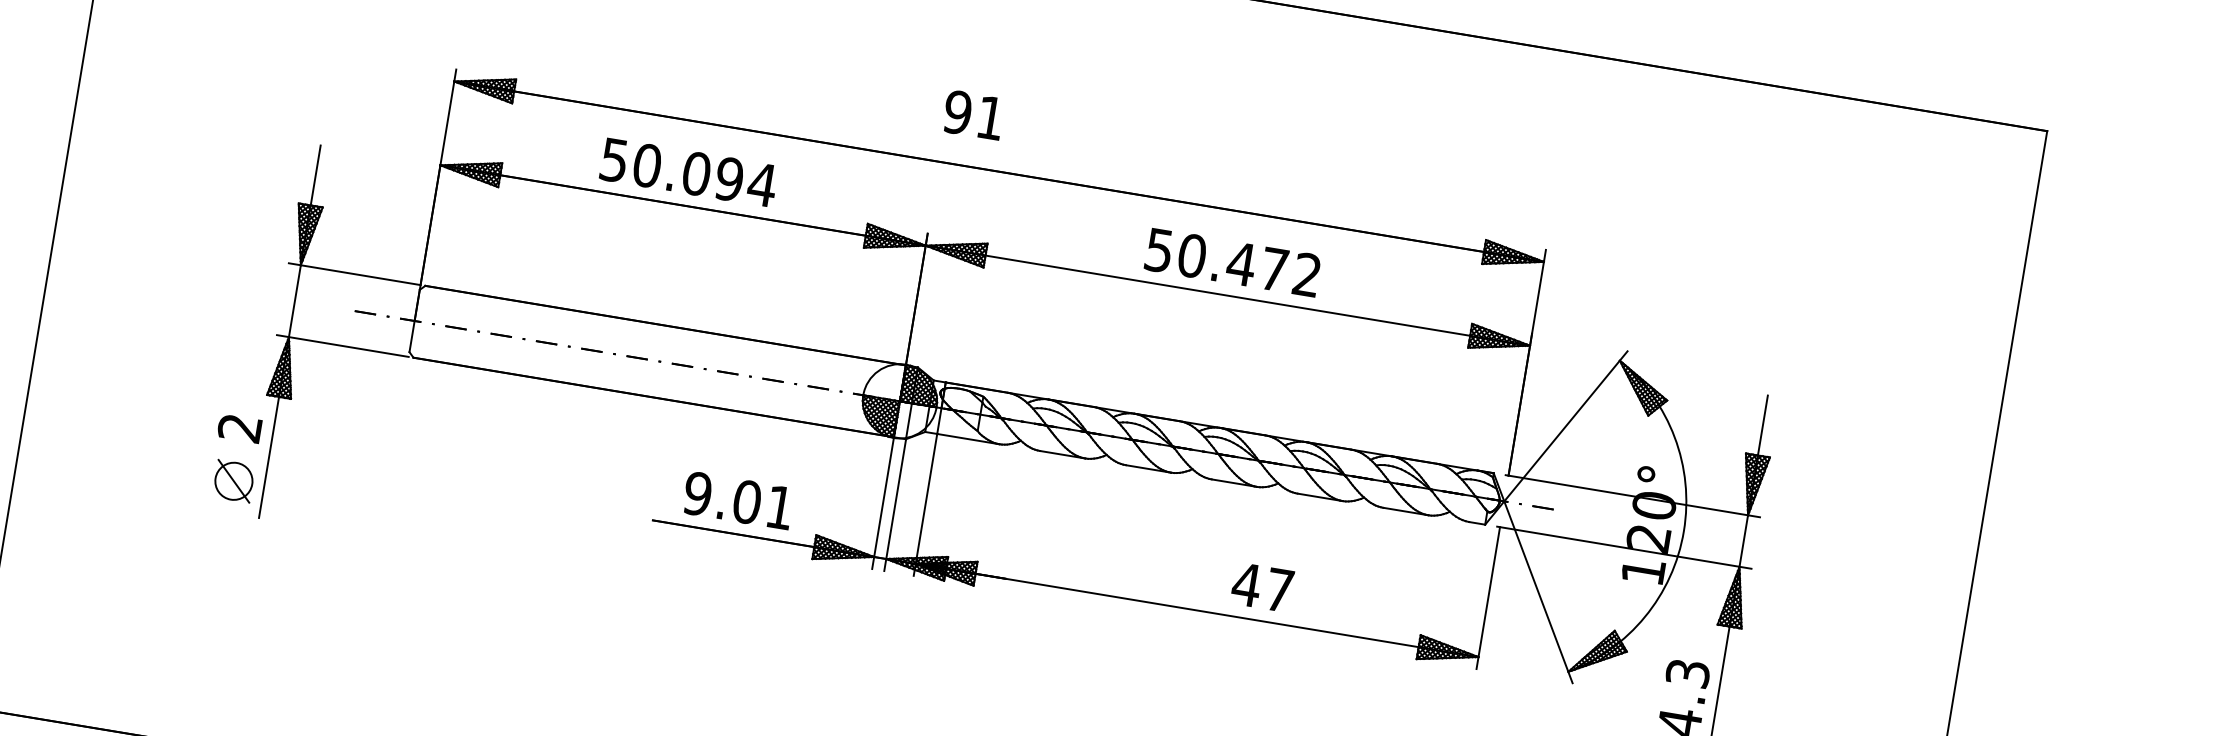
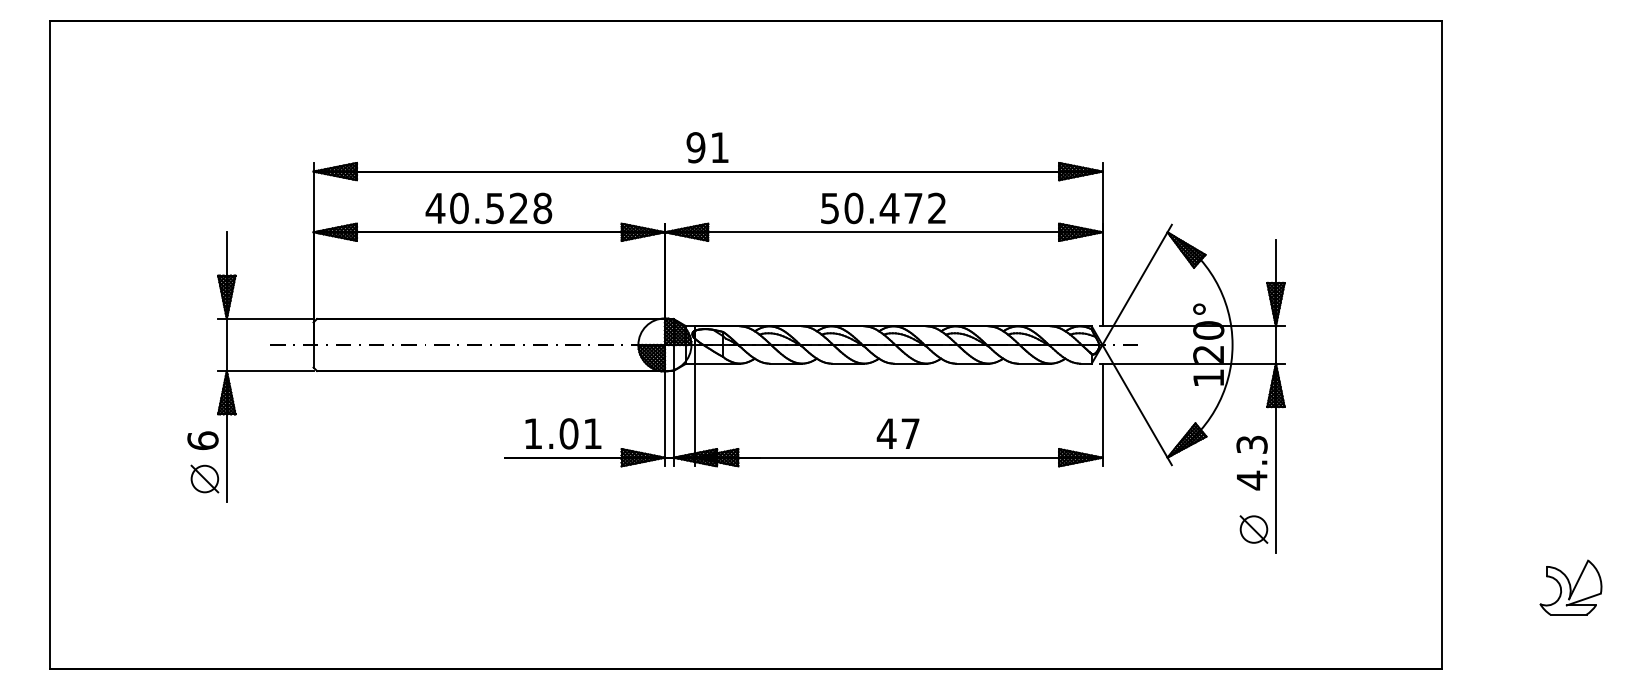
text: (973, 114) -> (707, 147), moved
text: (687, 172) -> (488, 208), 50.094 -> 40.528
text: (239, 427) -> (202, 440), 2 -> 6
text: (696, 493) -> (532, 433), 9.01 -> 1.01
text: (1261, 586) -> (897, 433), moved

